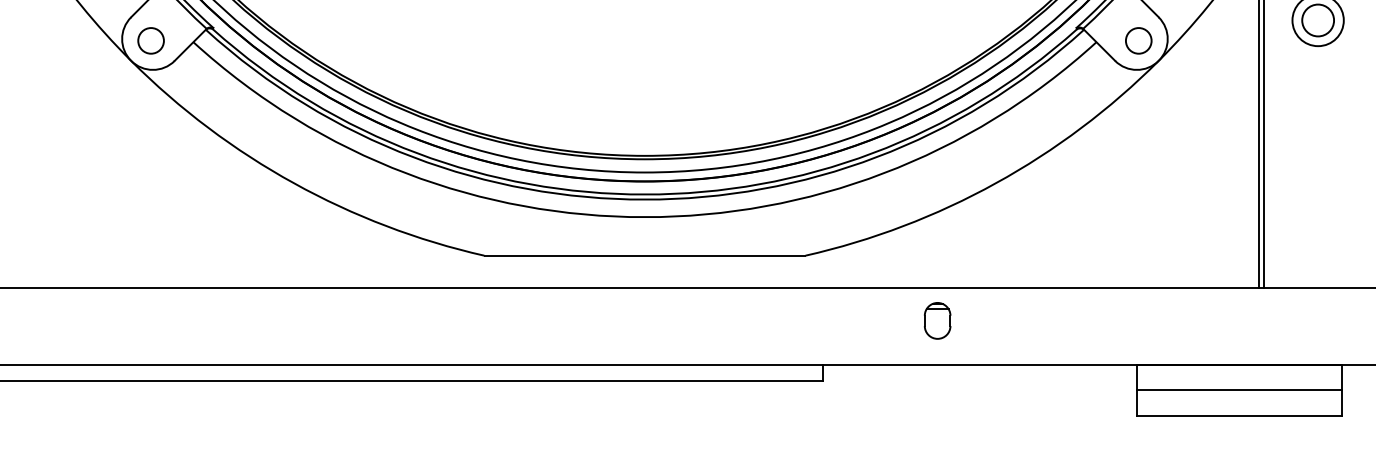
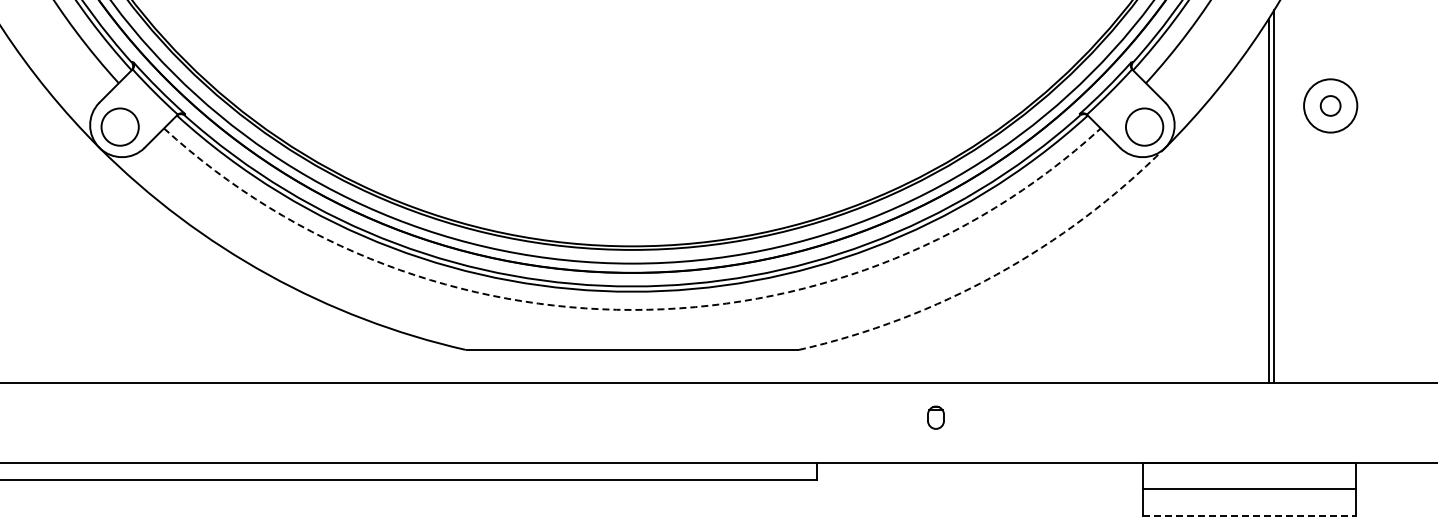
circle: (1317, 20) -> (1330, 105), size x0.6
circle: (150, 40) -> (119, 126), size x1.4
circle: (1138, 40) -> (1144, 126), size x1.4
arc: (995, 182) -> (996, 274), solid -> dashed
arc: (645, 216) -> (632, 309), solid -> dashed
part: (937, 320) -> (935, 417), size x0.6
line: (1239, 416) -> (1249, 516), solid -> dashed

